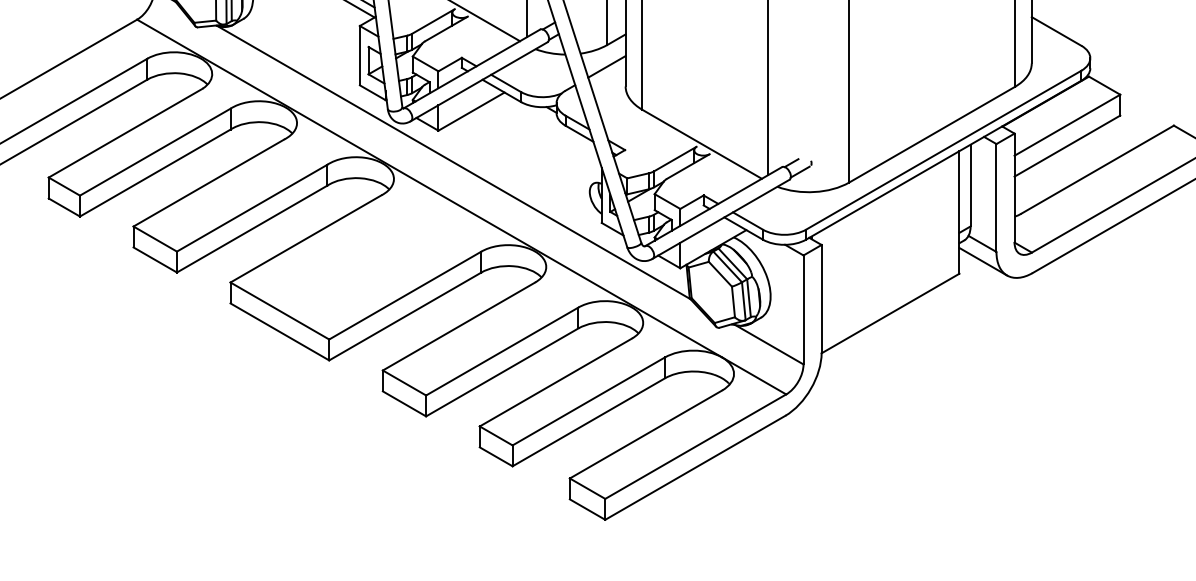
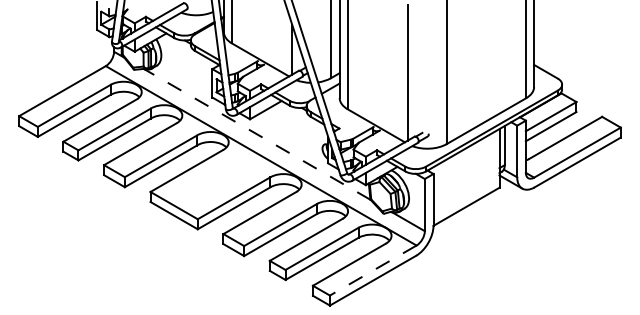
line: (453, 162) -> (257, 134), solid -> dashed
line: (694, 446) -> (372, 270), solid -> dashed

